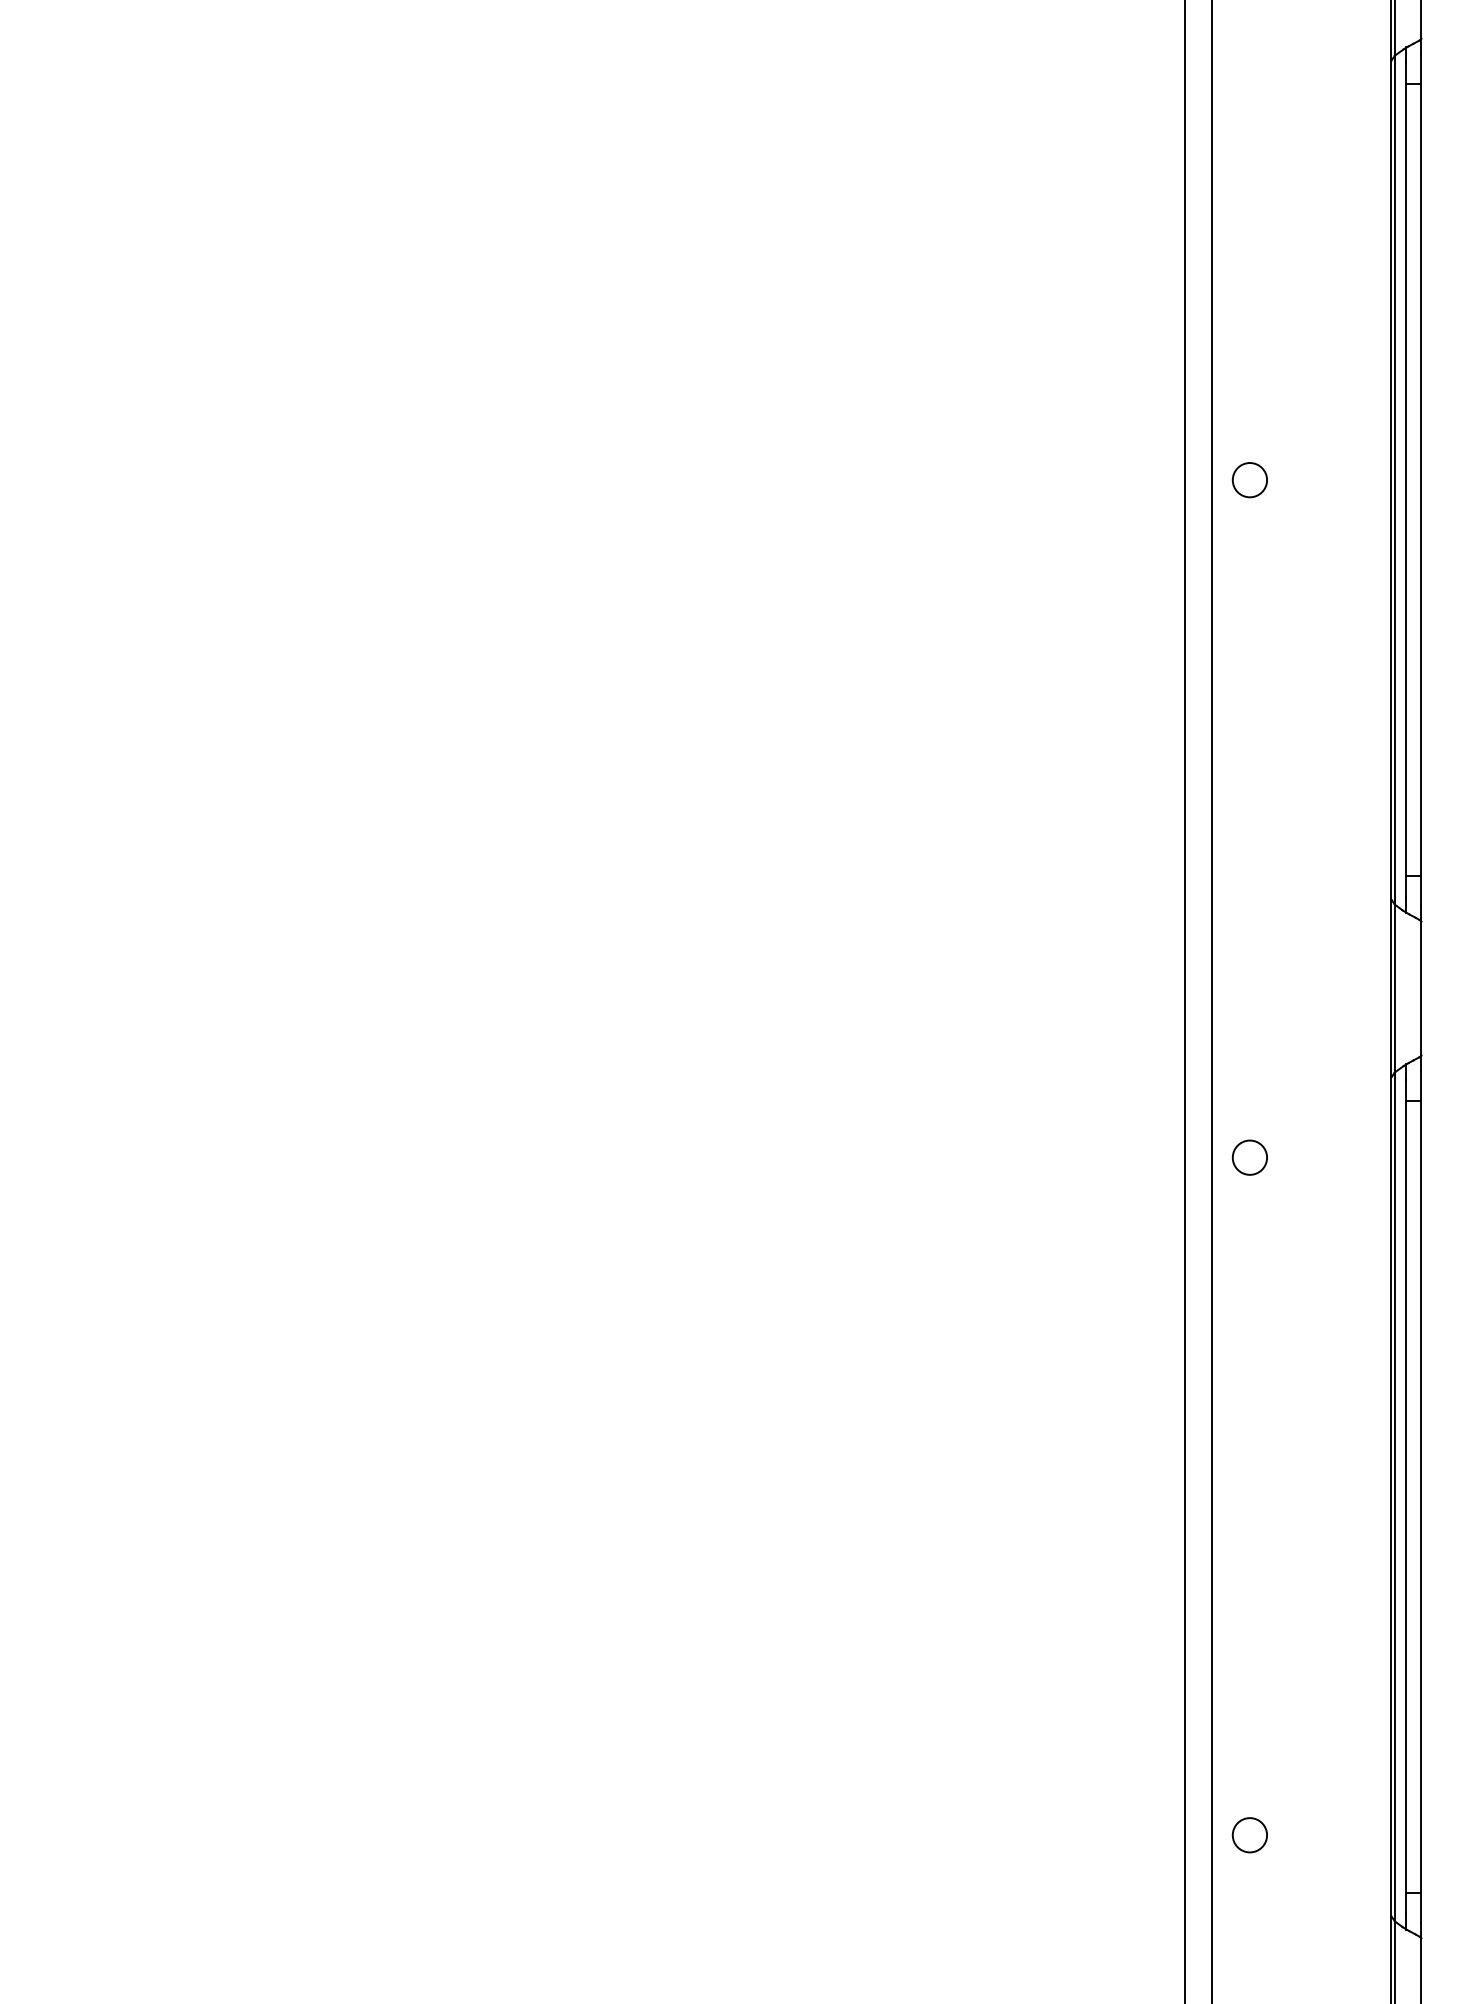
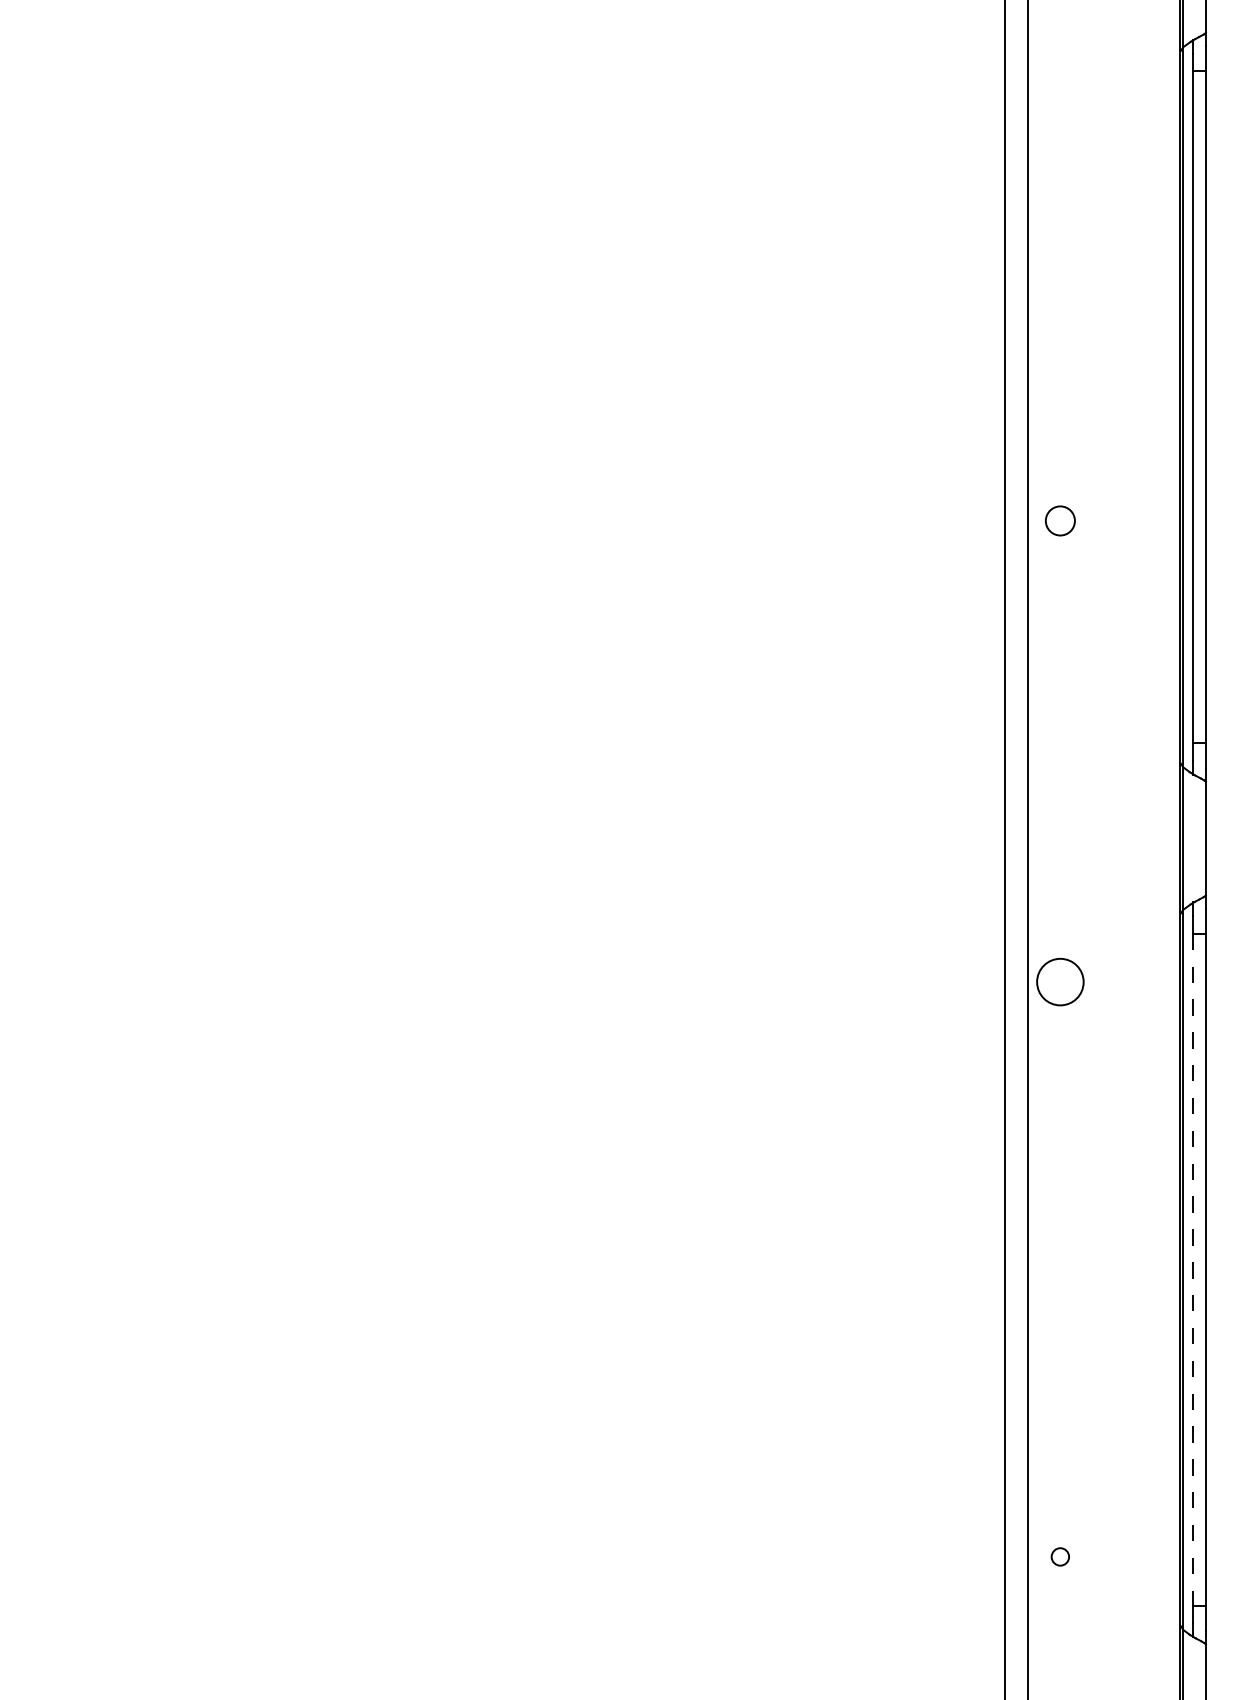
circle: (1249, 480) -> (1060, 521), moved
circle: (1249, 1157) -> (1060, 981), size x1.6
line: (1406, 1497) -> (1193, 1270), solid -> dashed
circle: (1249, 1835) -> (1060, 1557), size x0.6

